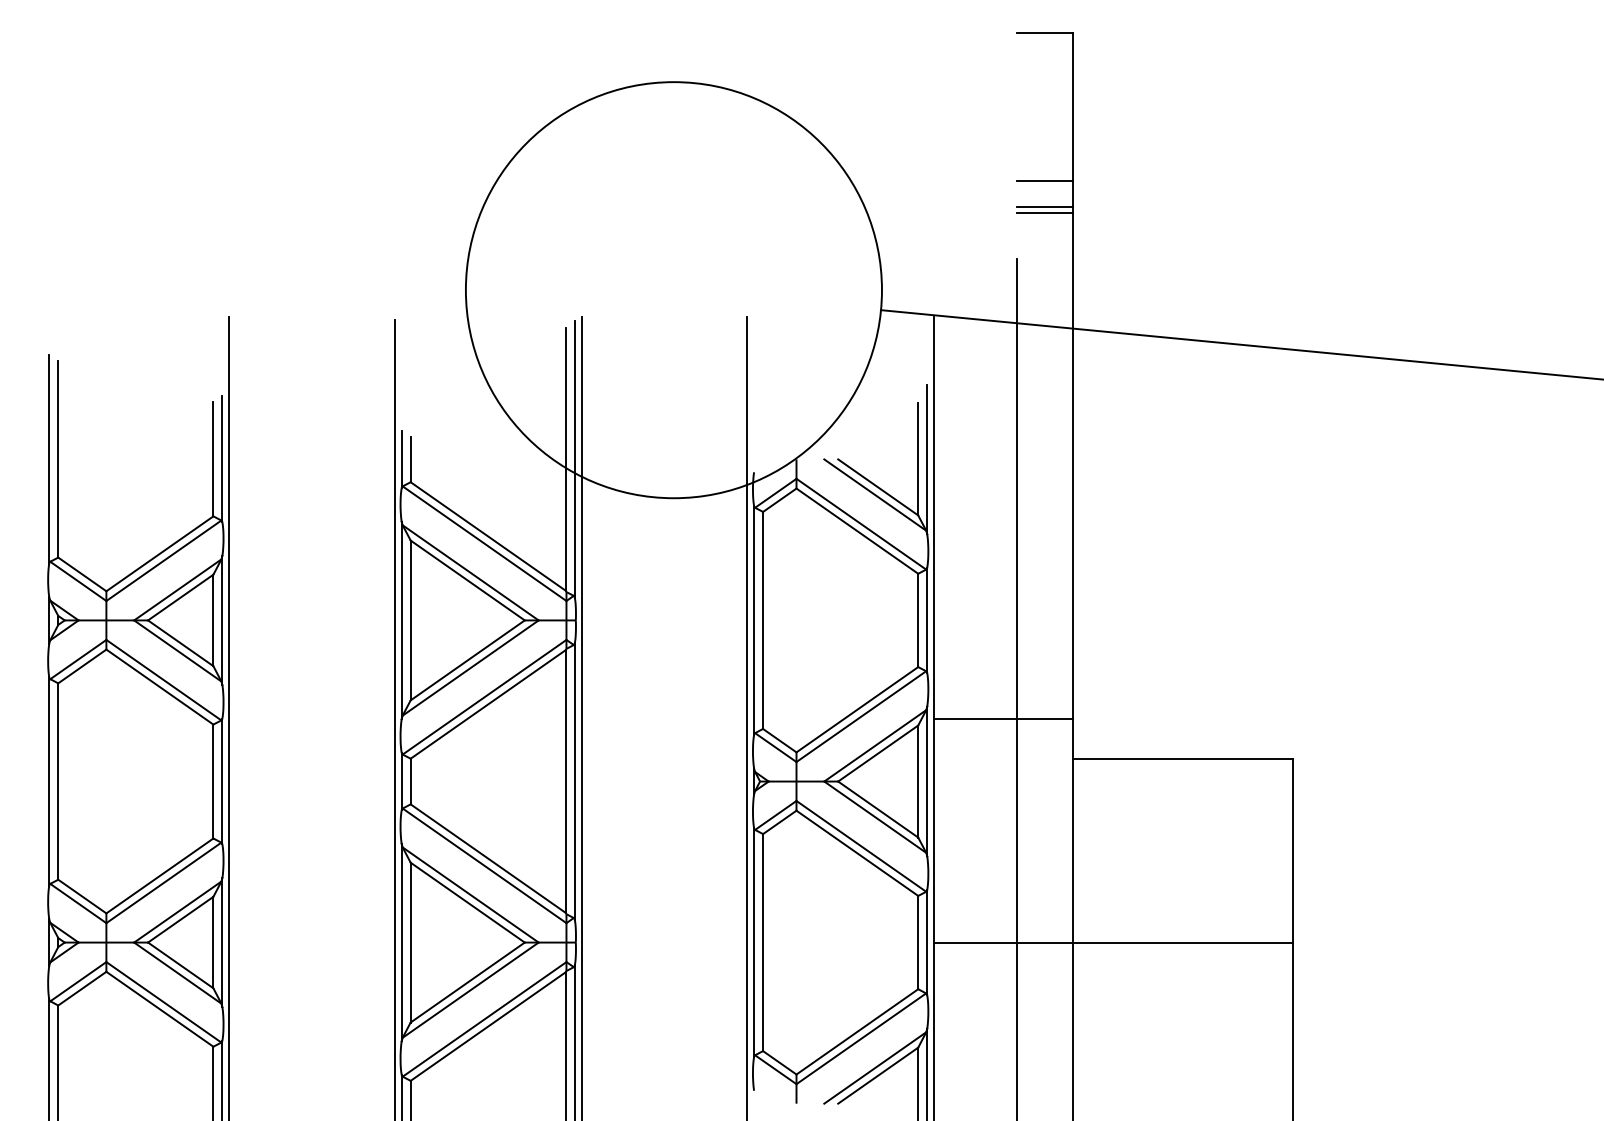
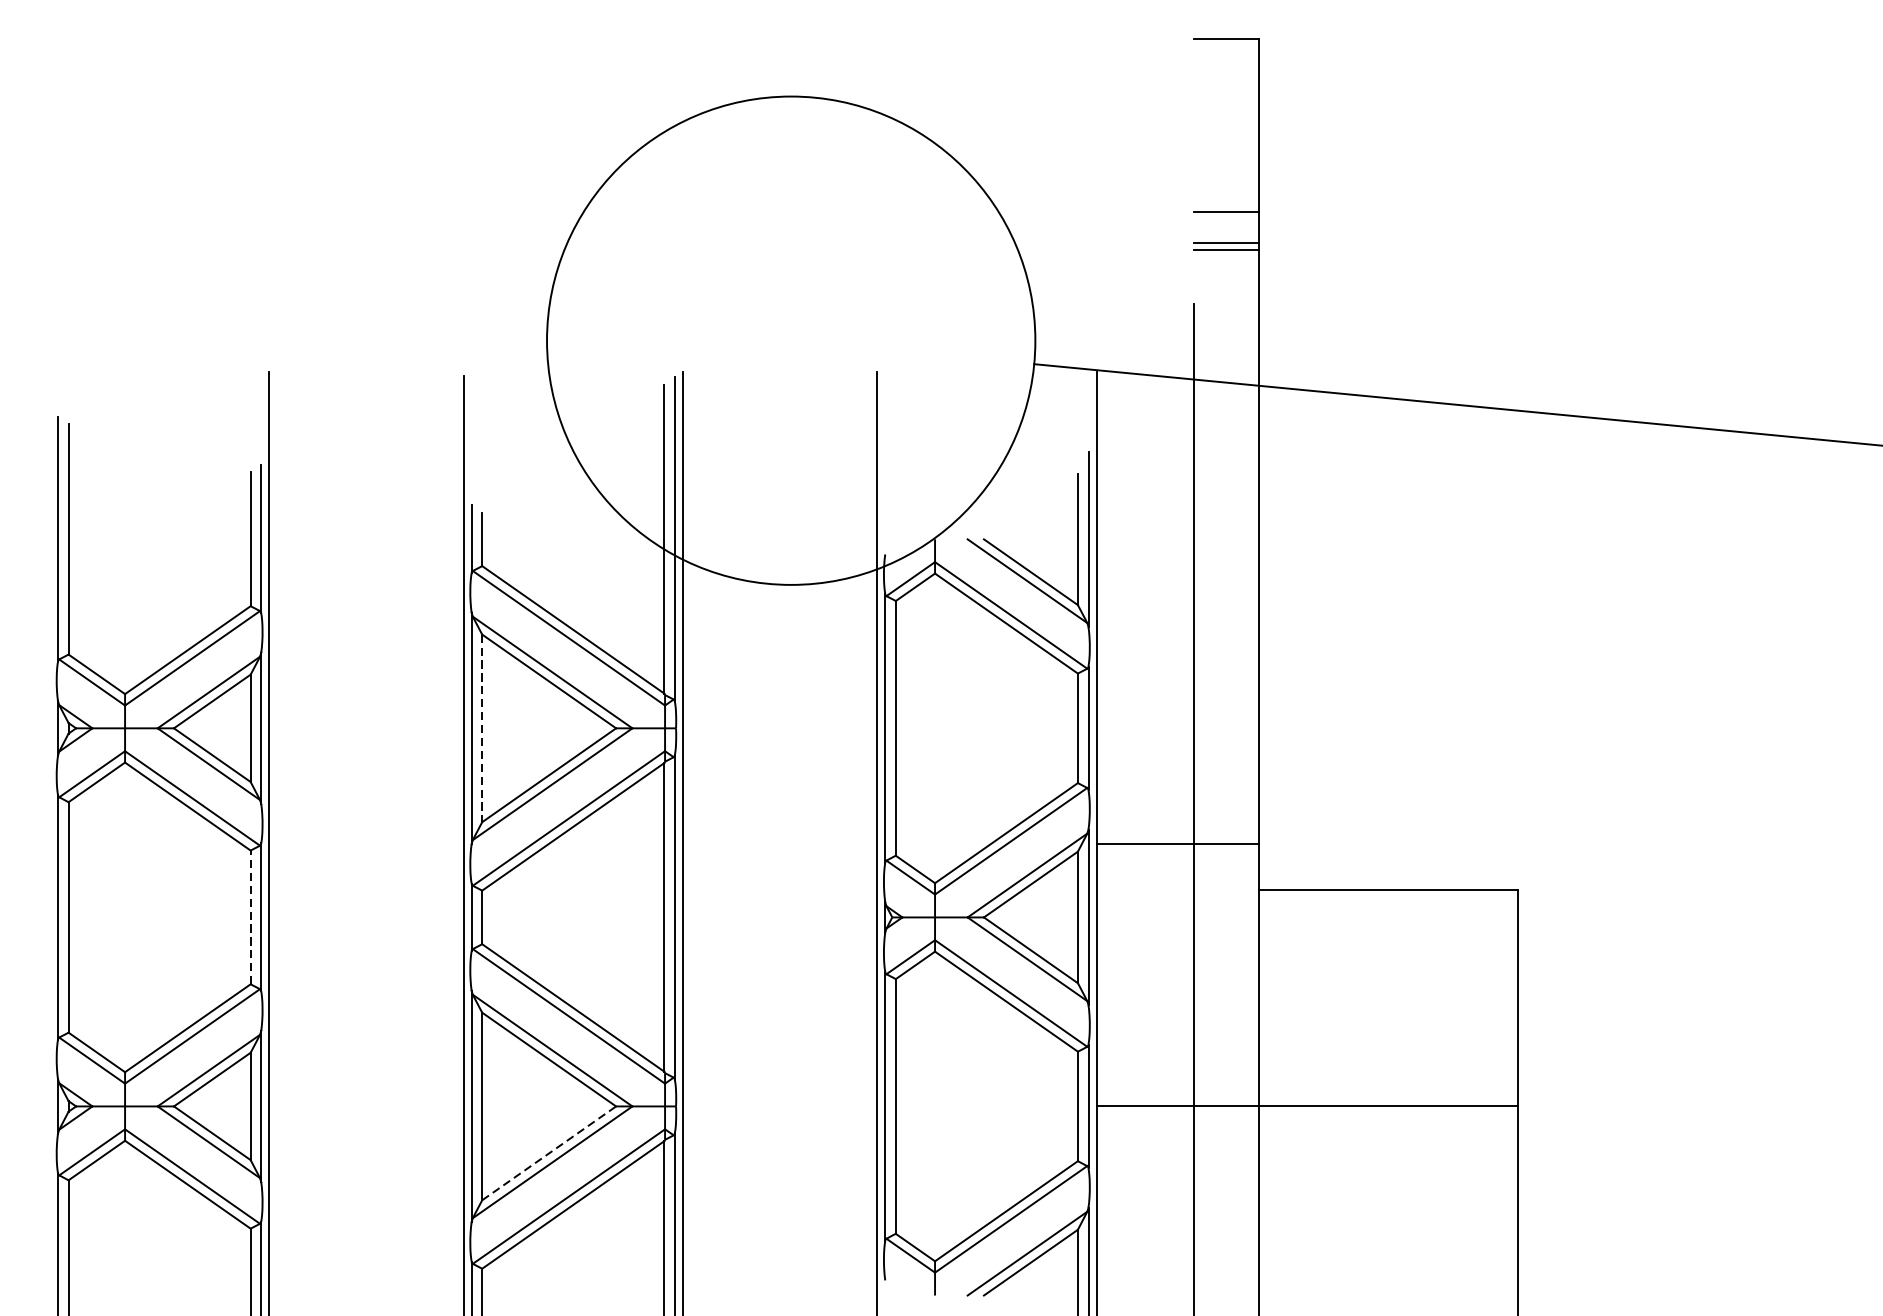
line: (410, 620) -> (481, 728), solid -> dashed
line: (213, 781) -> (250, 917), solid -> dashed
line: (467, 982) -> (548, 1153), solid -> dashed

